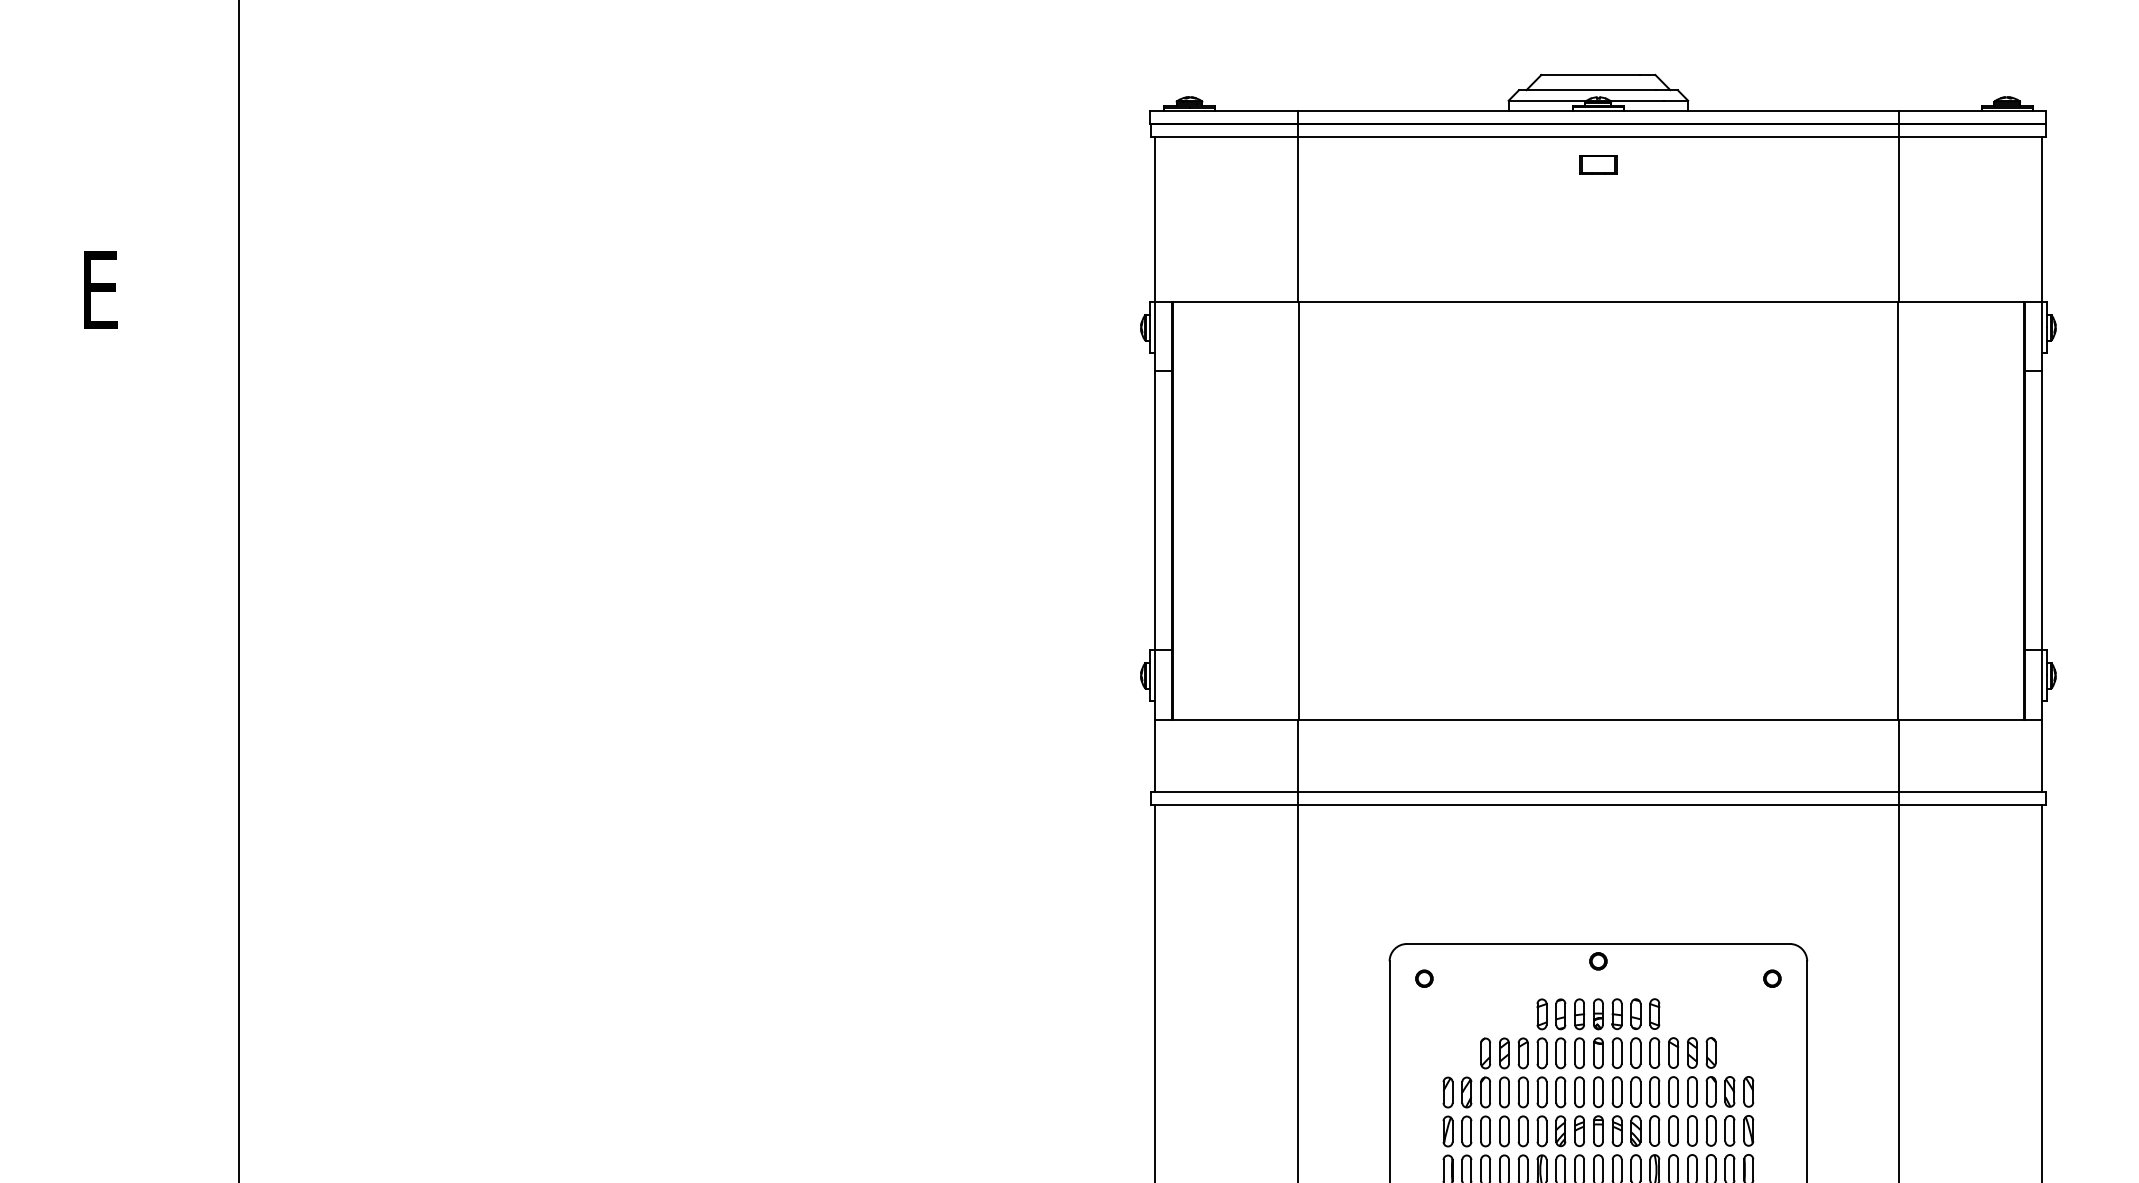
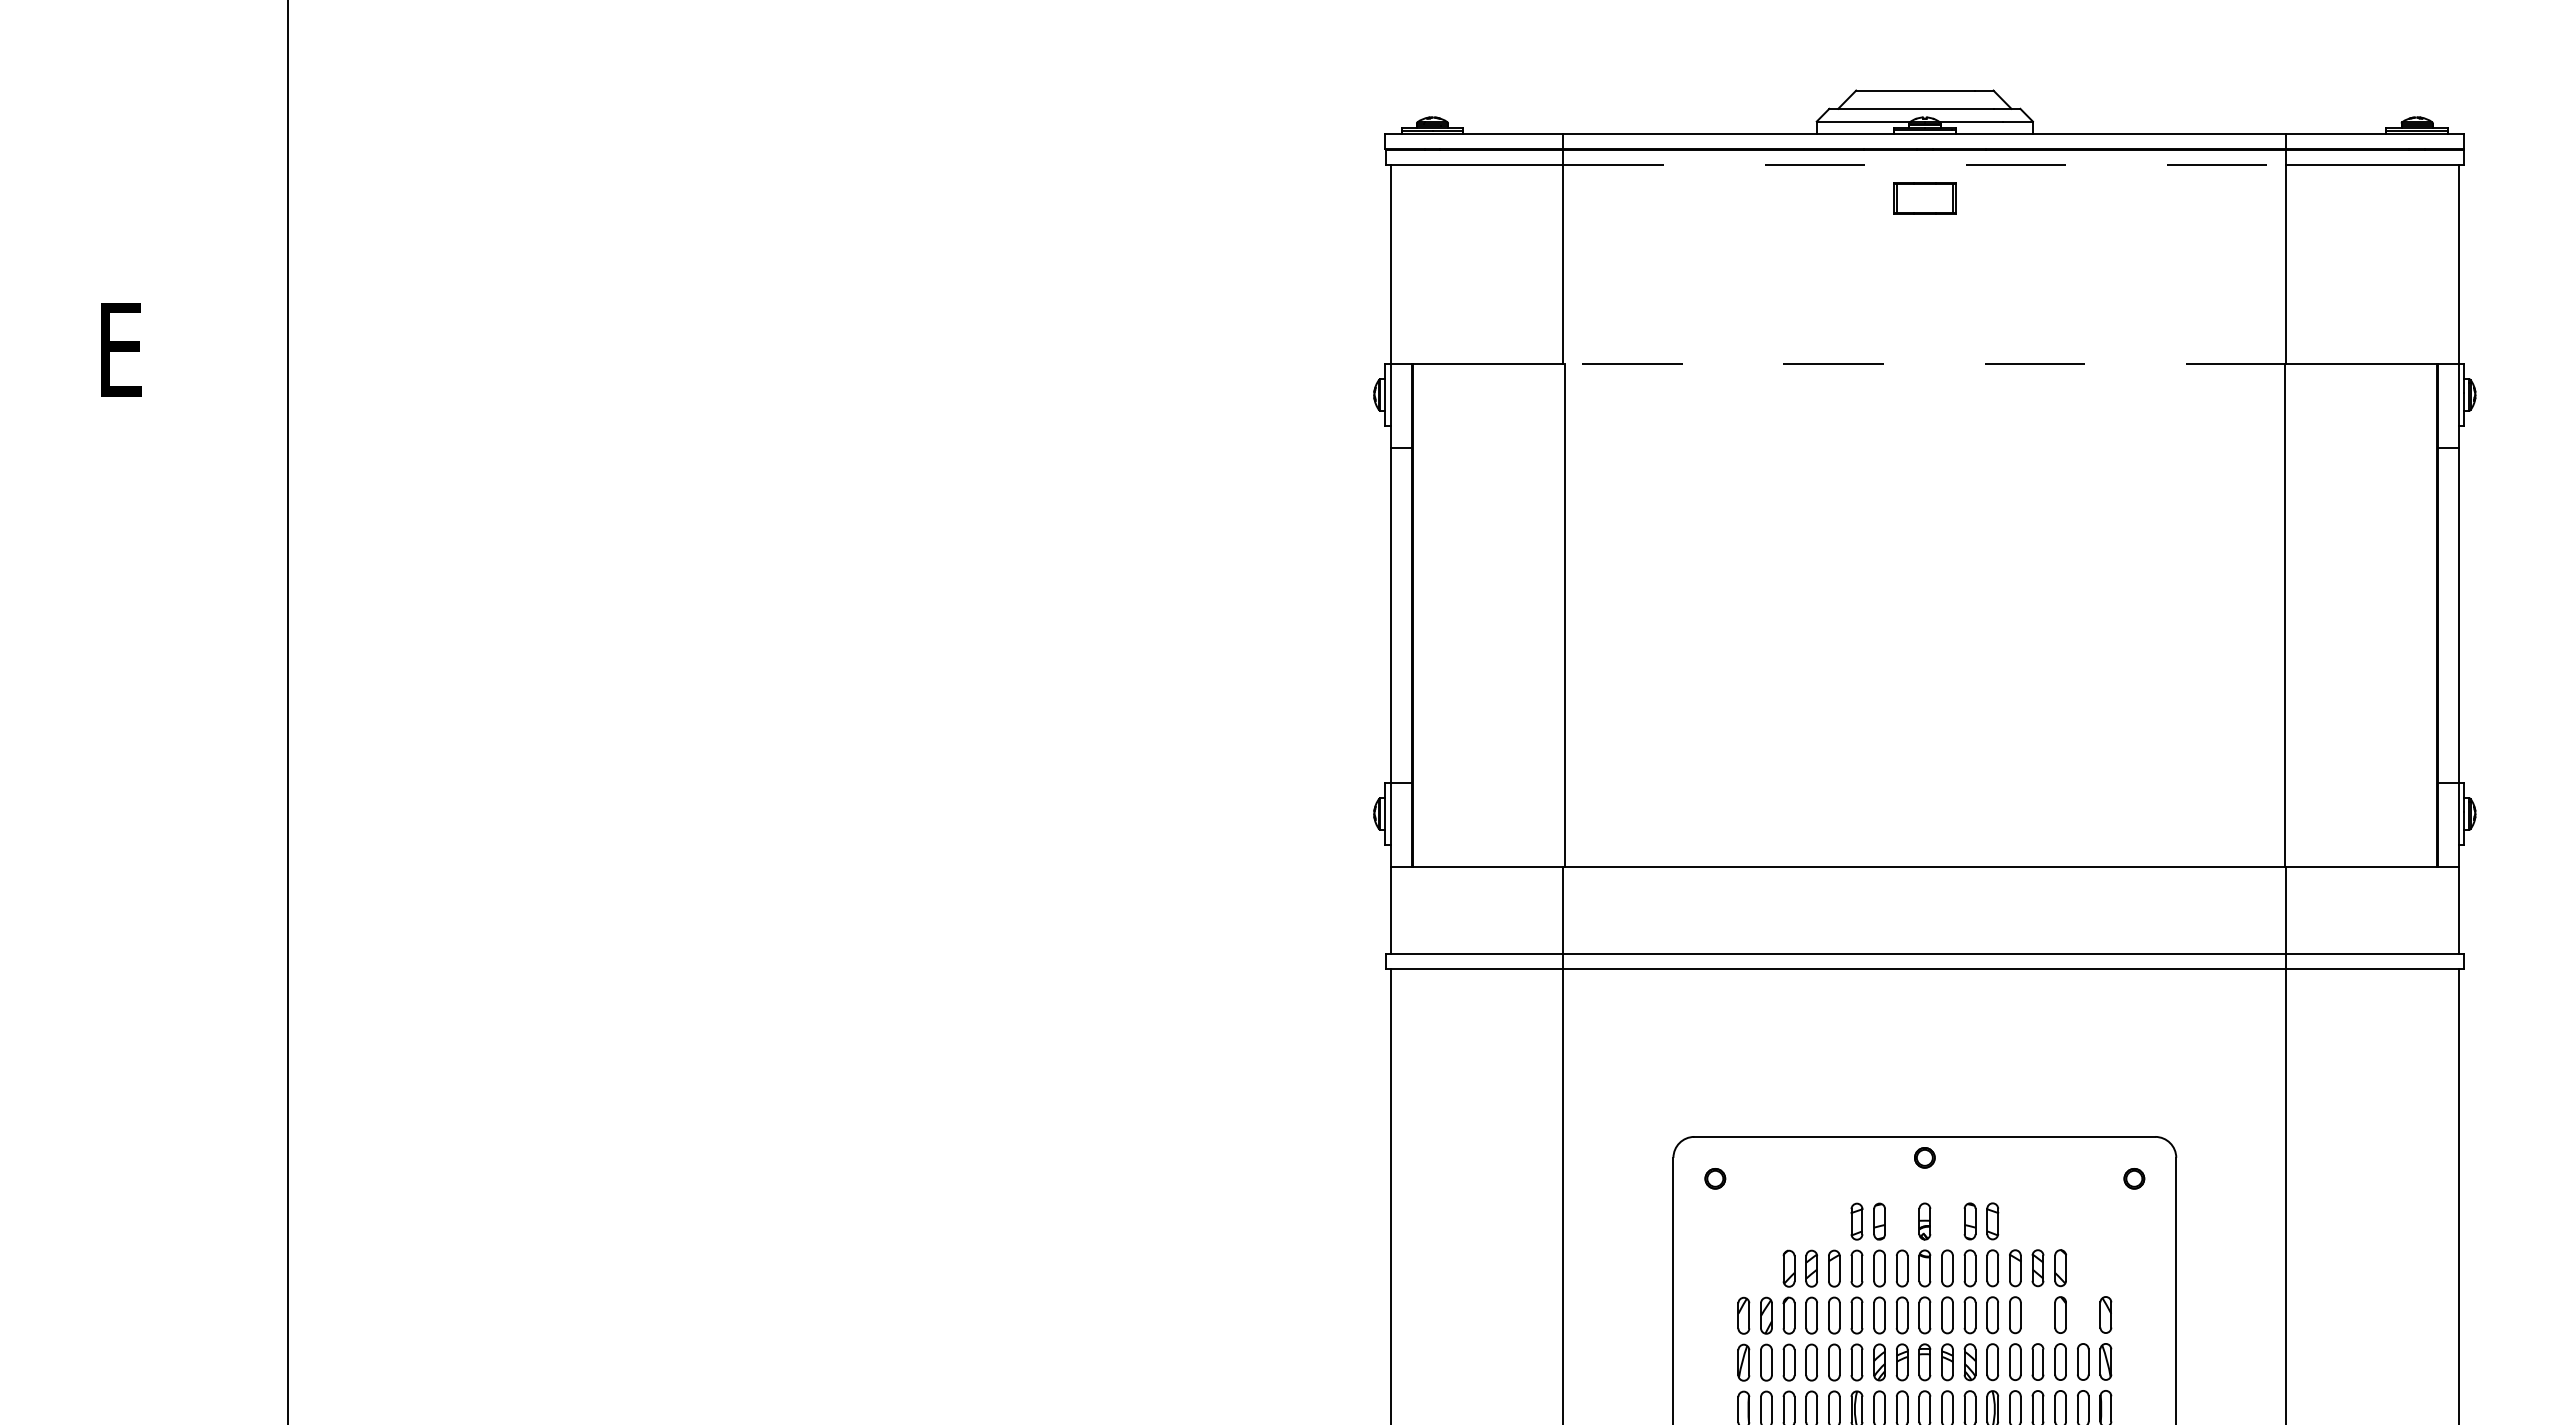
line: (1598, 136) -> (1925, 164), solid -> dashed
part: (1598, 164) -> (1924, 198), size x1.4
line: (1598, 301) -> (1924, 363), solid -> dashed
part: (1579, 1014) -> (1901, 1221), removed
part: (1616, 1014) -> (1946, 1221), removed
part: (1691, 1091) -> (2037, 1314), removed
part: (1730, 1091) -> (2083, 1314), removed

